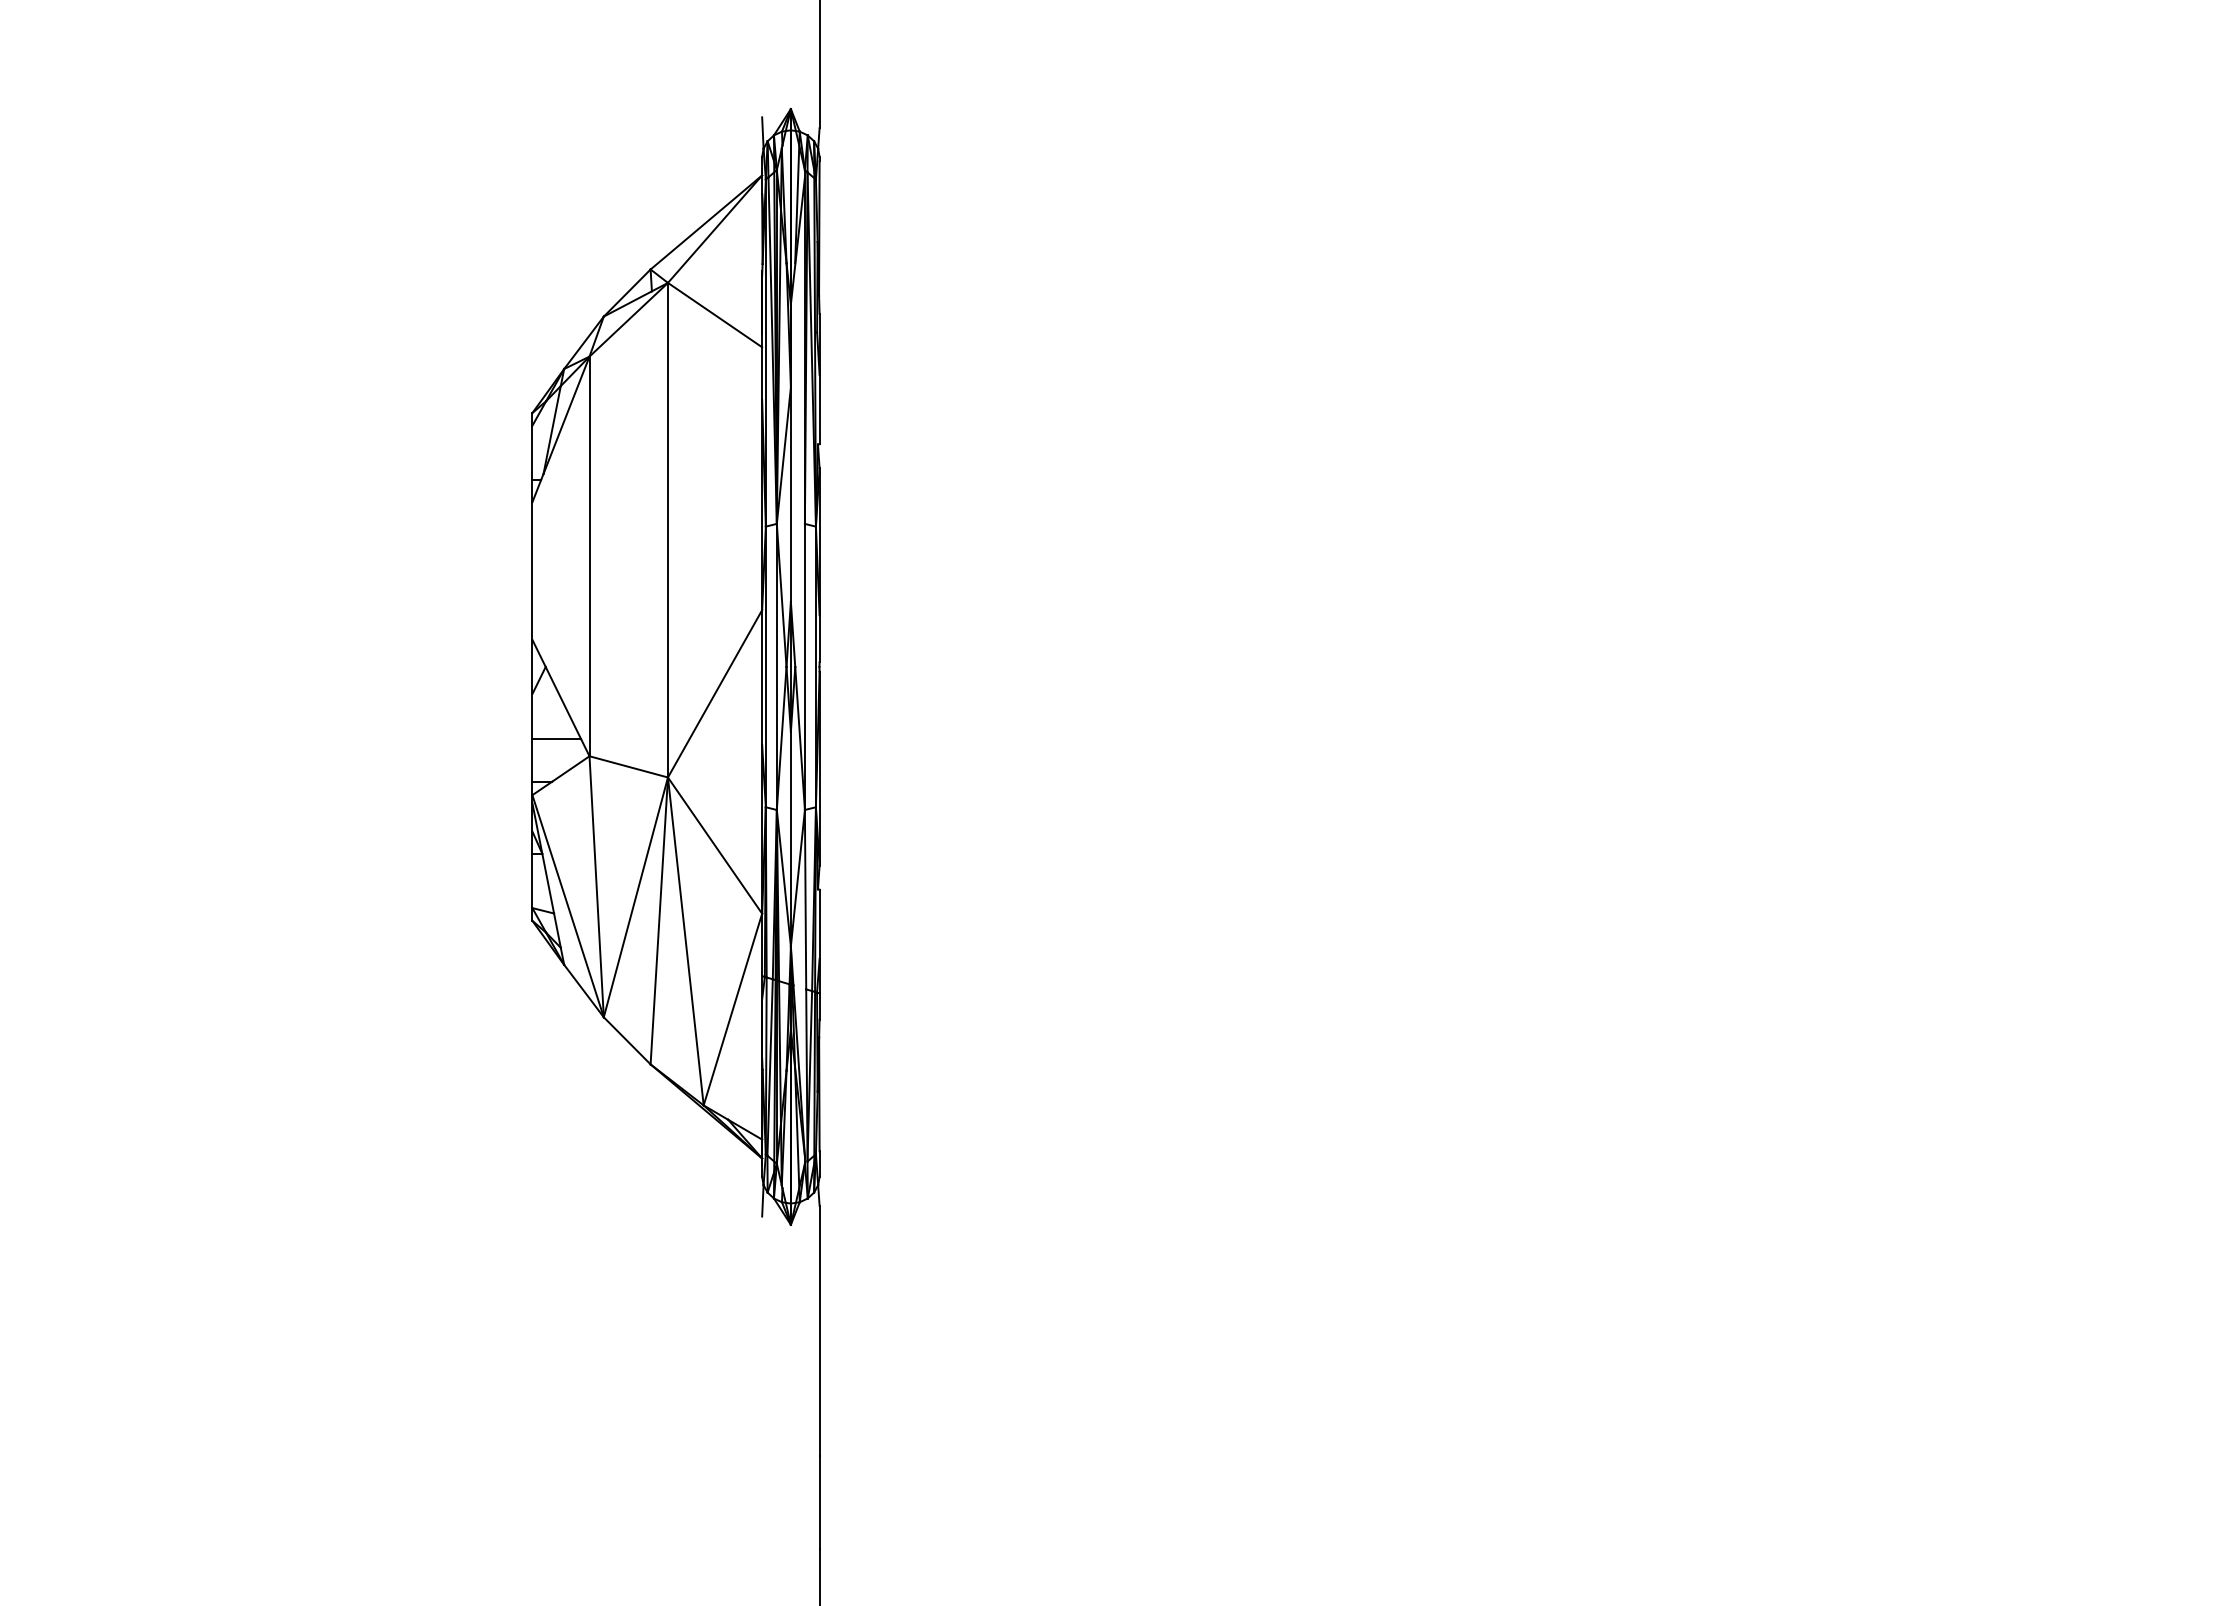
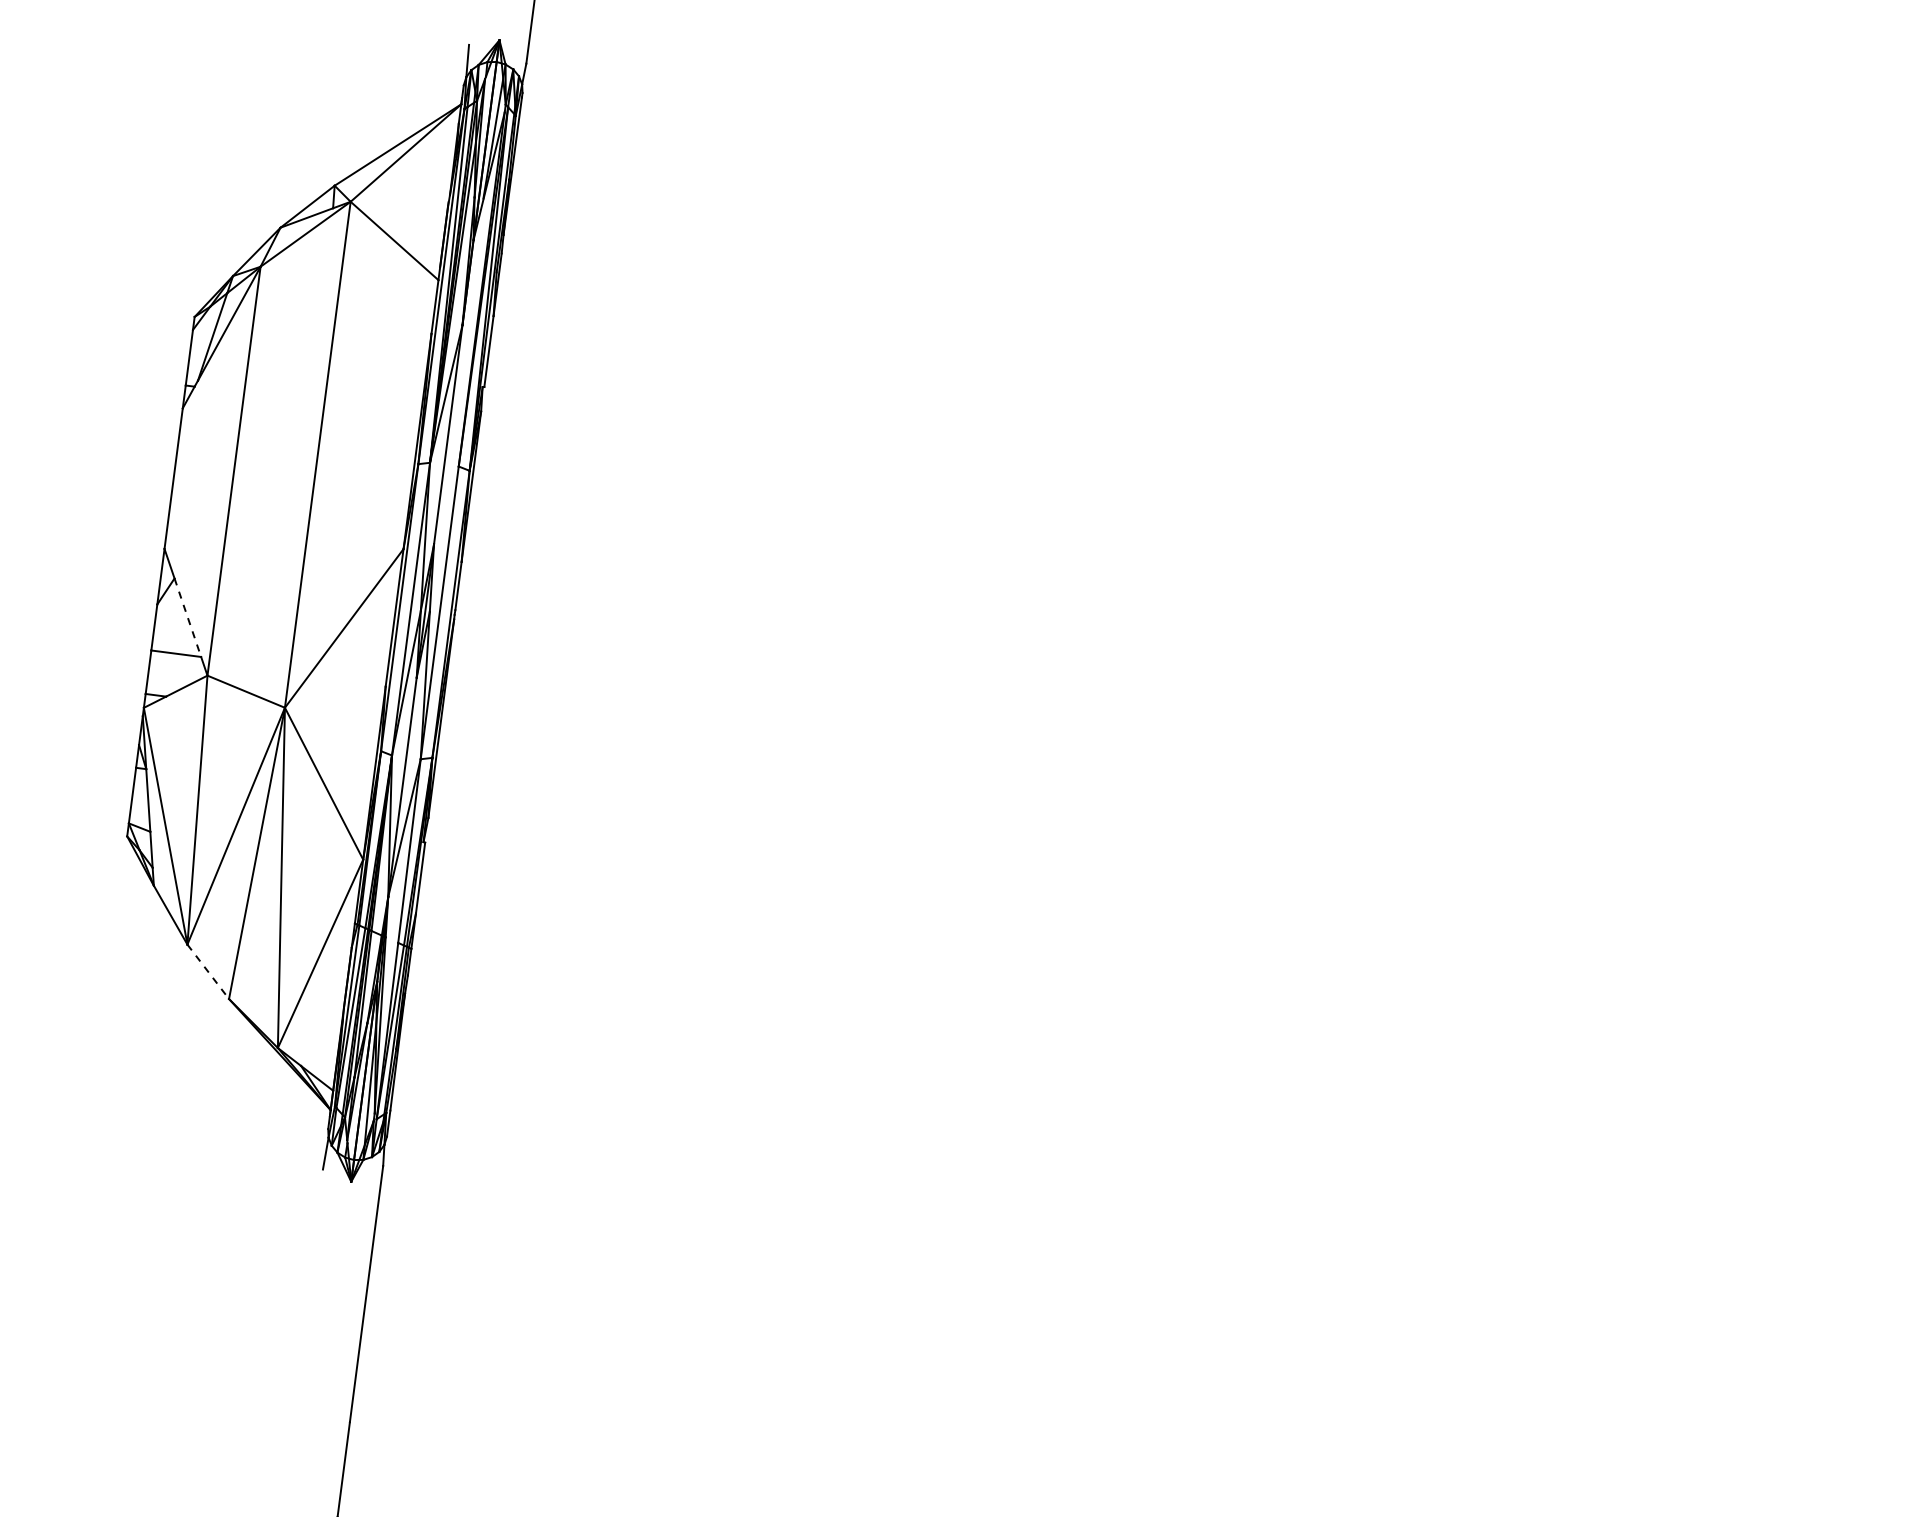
line: (563, 703) -> (187, 618), solid -> dashed
line: (627, 1041) -> (208, 972), solid -> dashed

